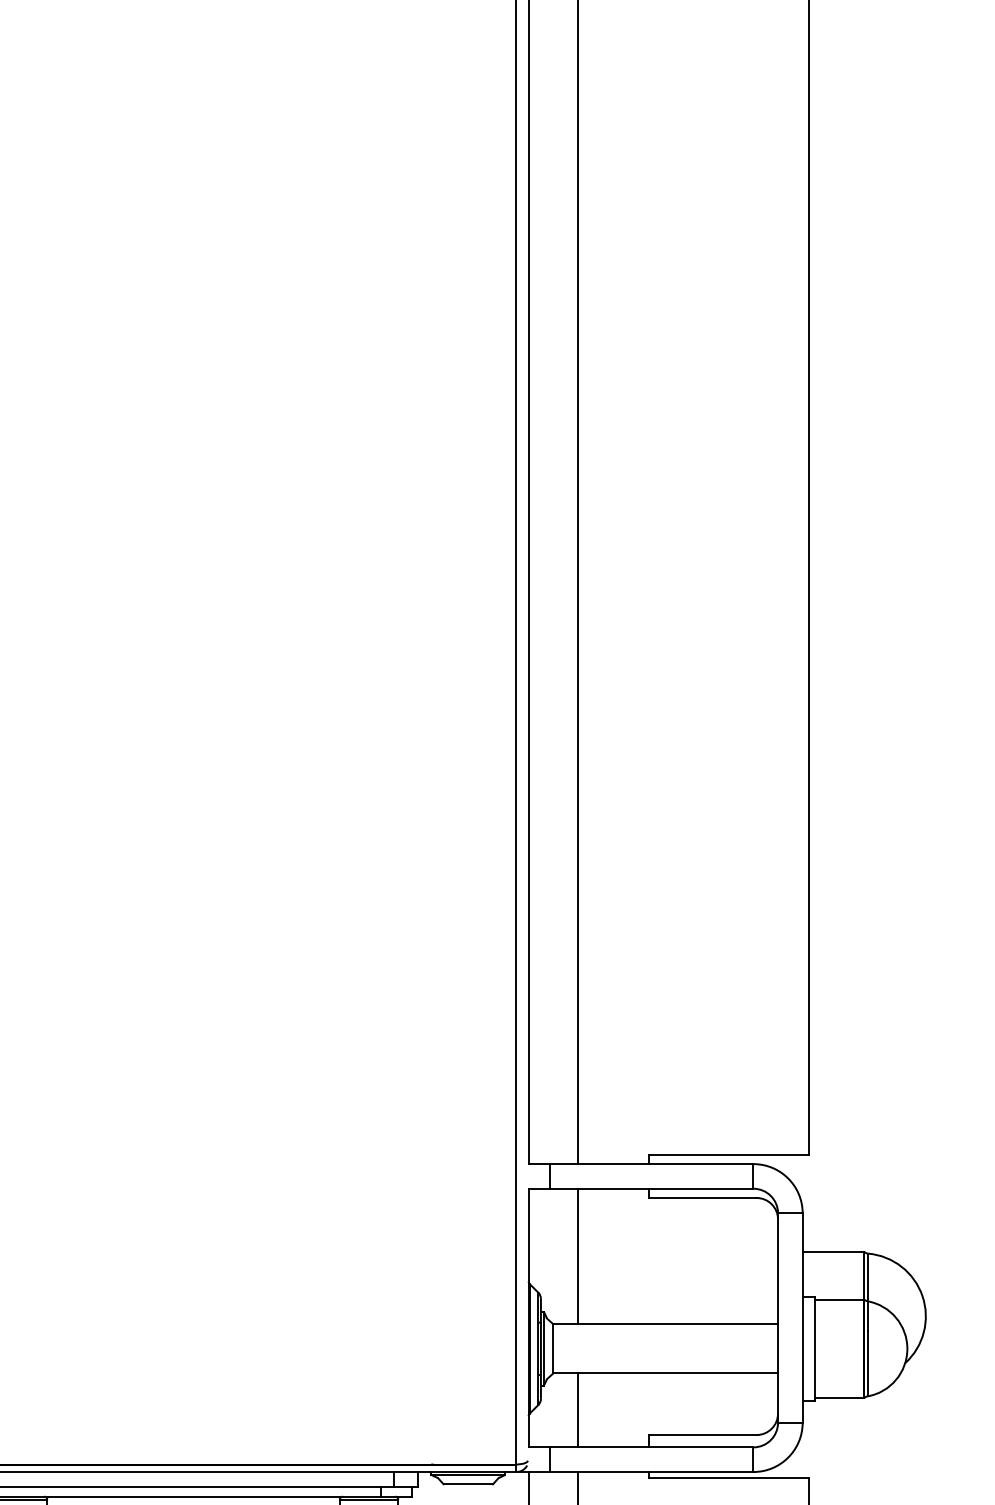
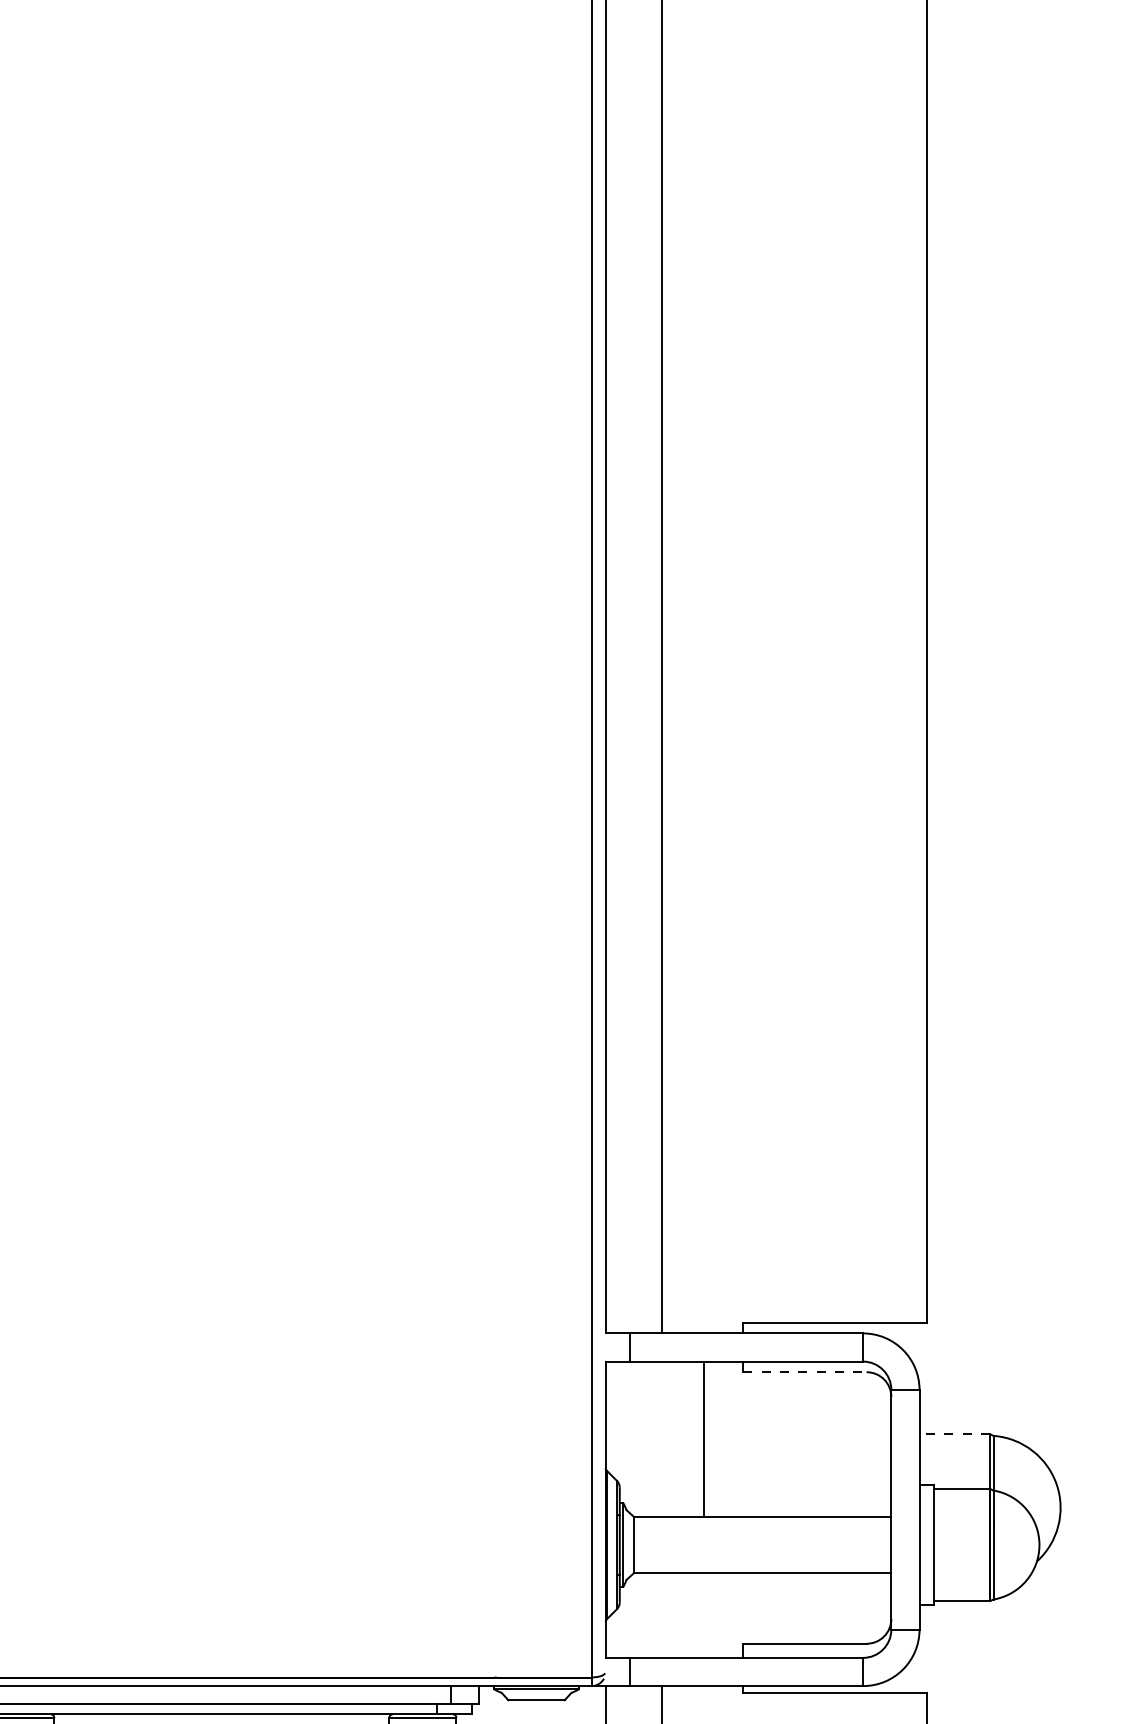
line: (702, 1198) -> (804, 1372), solid -> dashed
line: (833, 1251) -> (954, 1433), solid -> dashed
line: (578, 1255) -> (704, 1438), moved
line: (578, 1410) -> (662, 1615), removed

